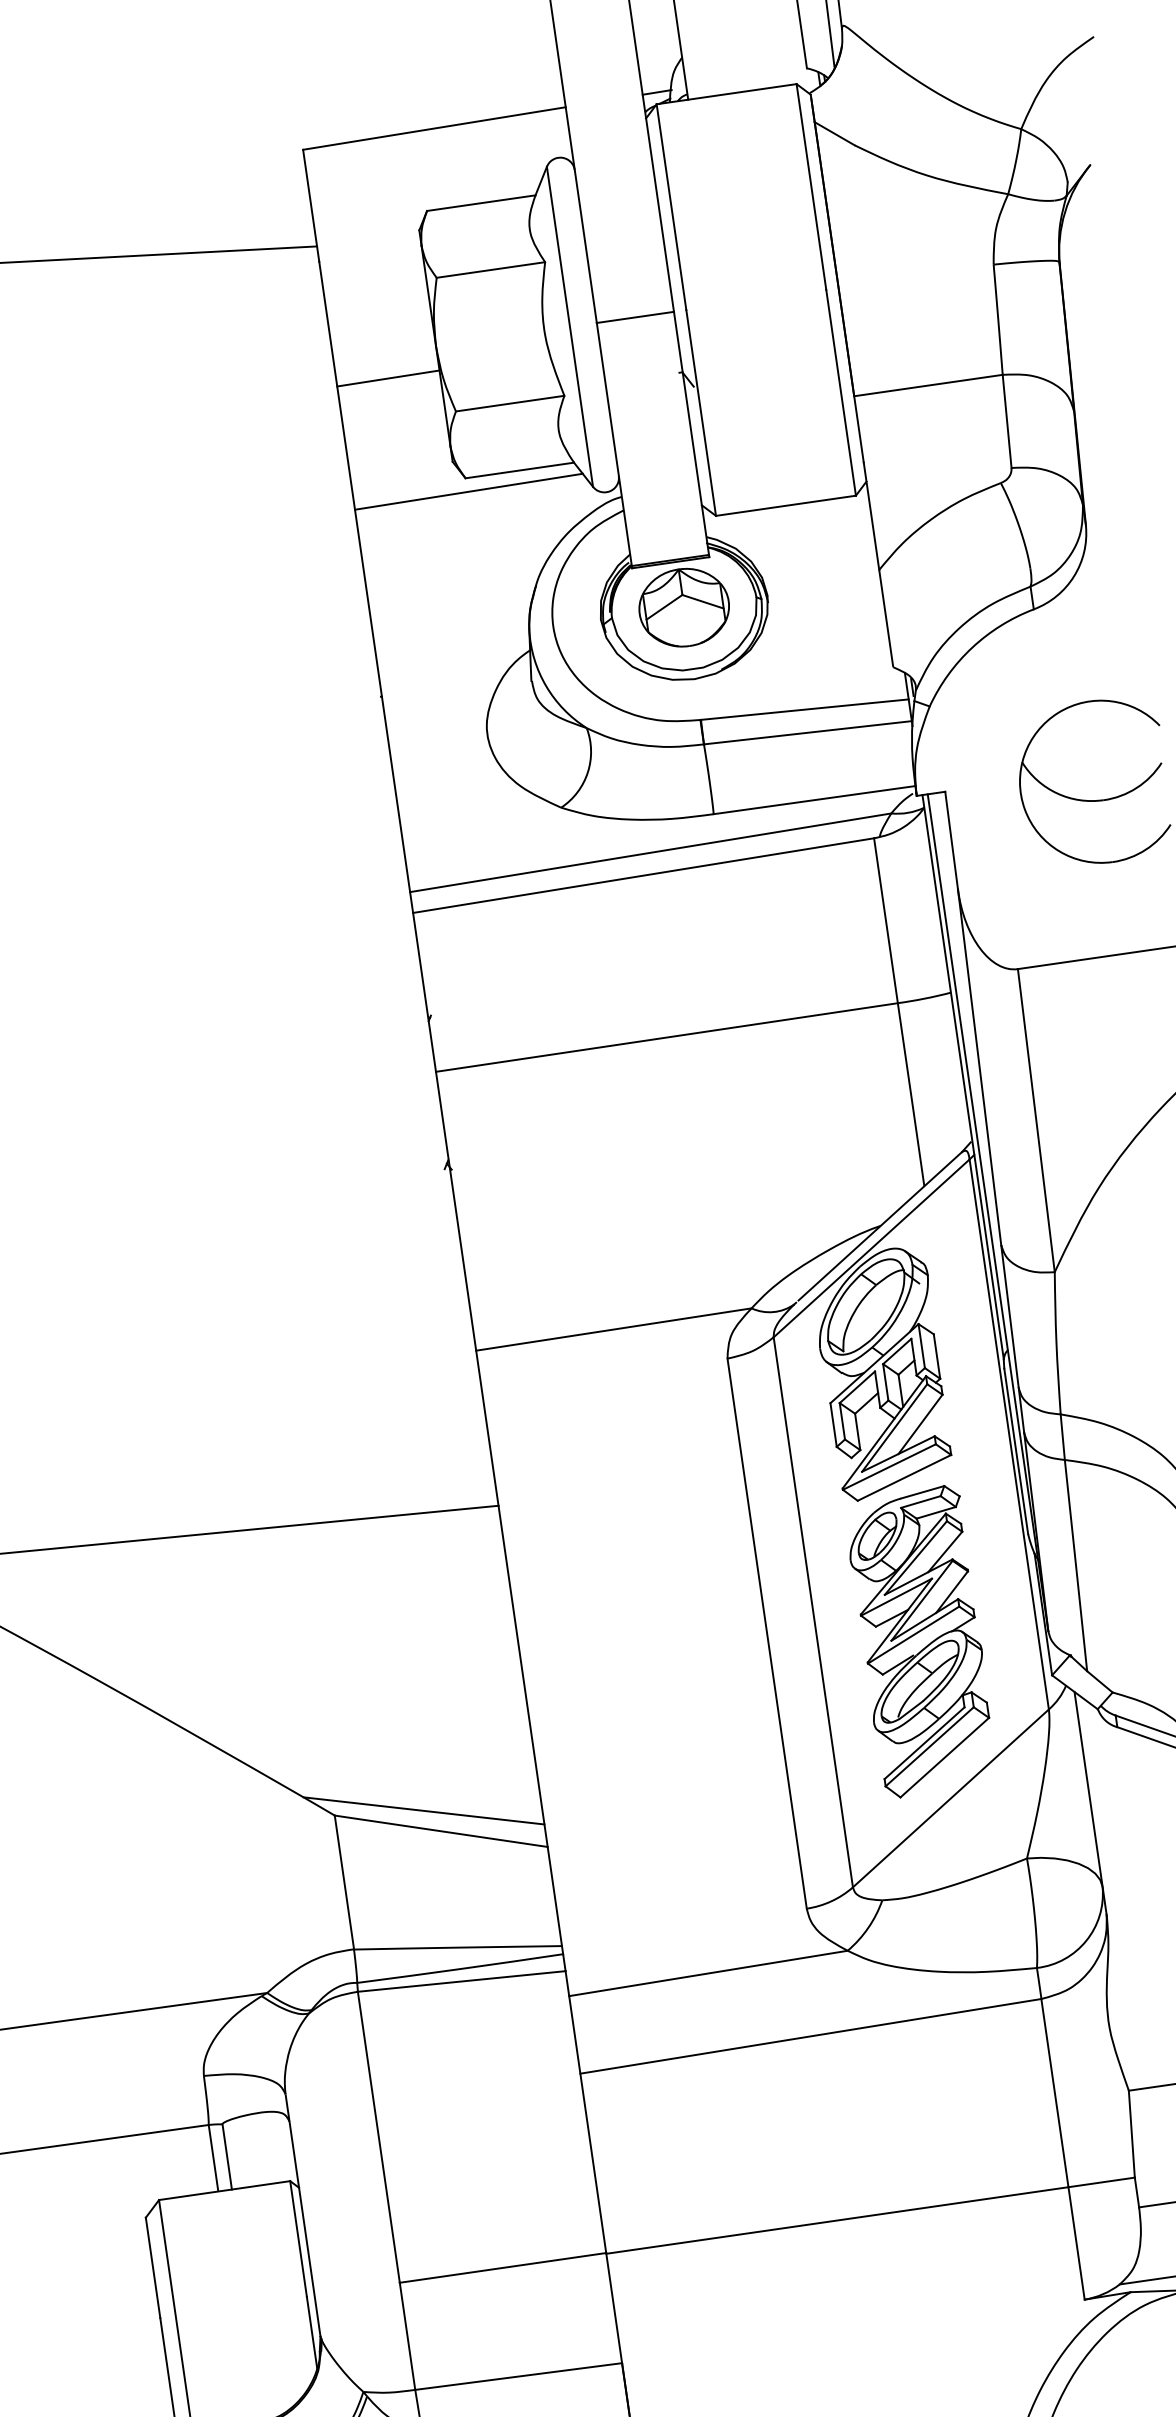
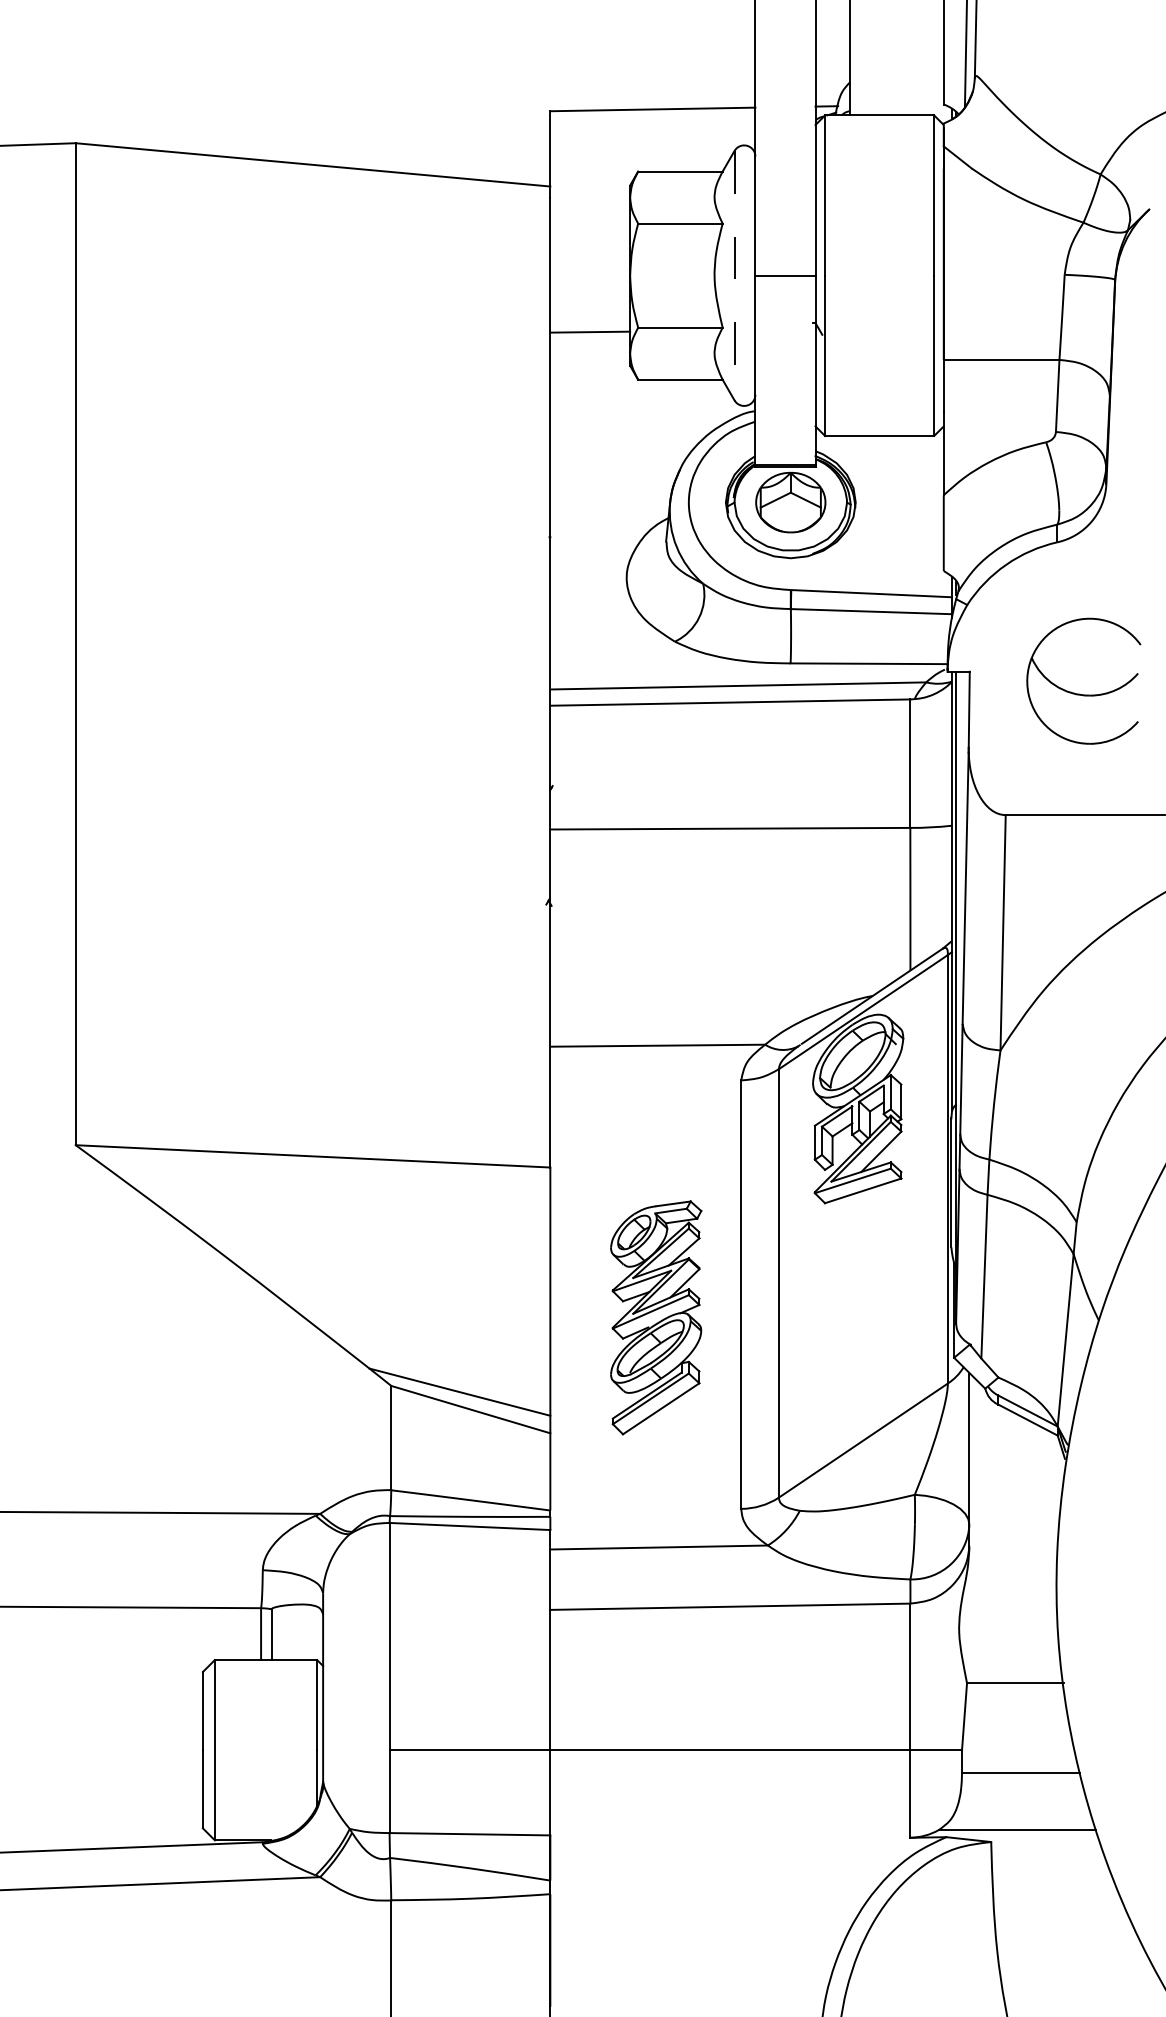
line: (569, 326) -> (734, 275), solid -> dashed
line: (388, 377) -> (590, 331), moved
line: (469, 491) -> (639, 390), removed
part: (921, 1641) -> (656, 1317), moved

